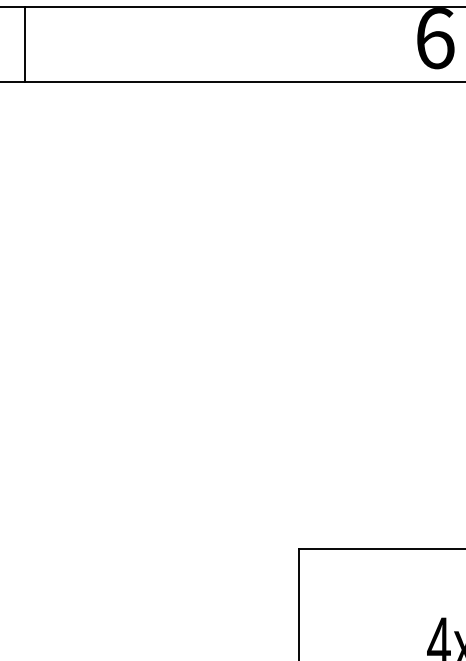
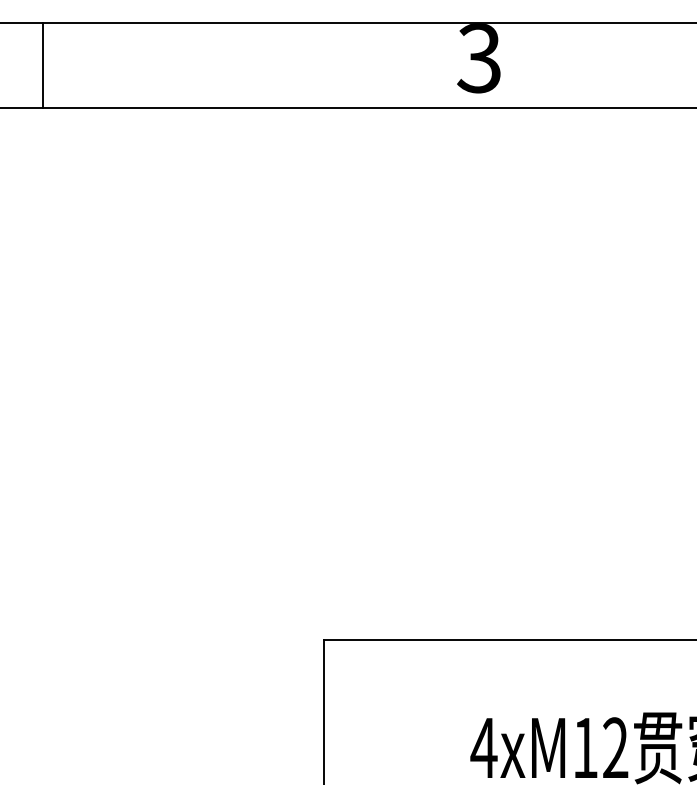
text: (435, 38) -> (479, 58), 6 -> 3
line: (25, 44) -> (42, 65), moved

